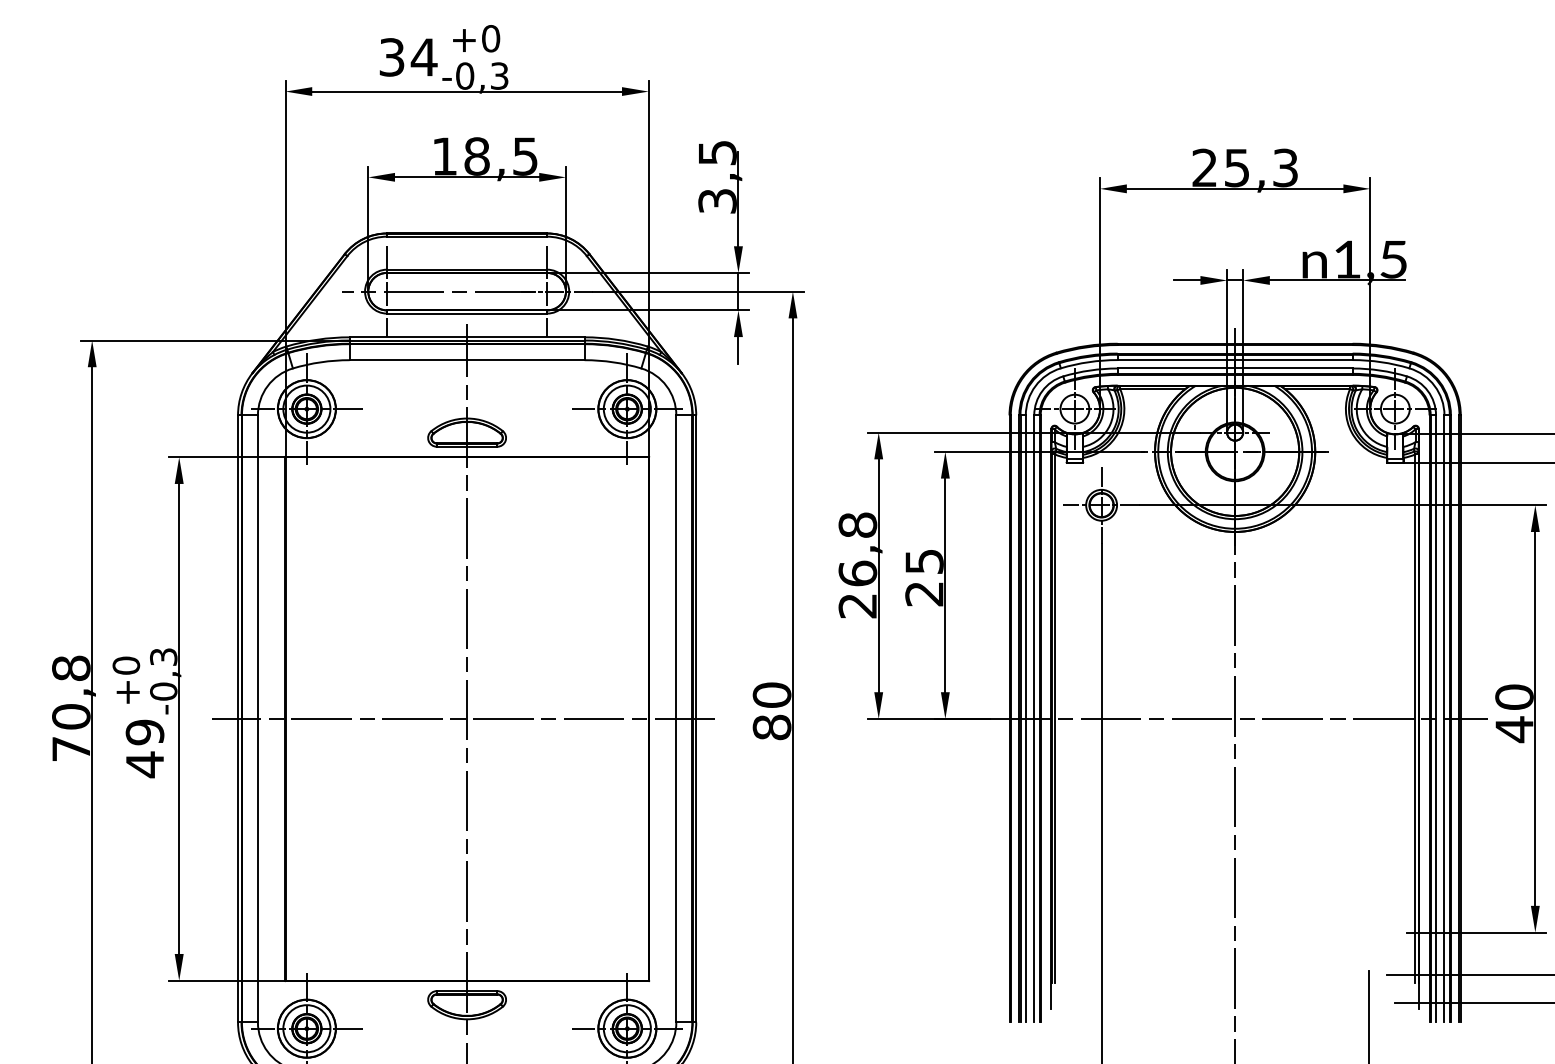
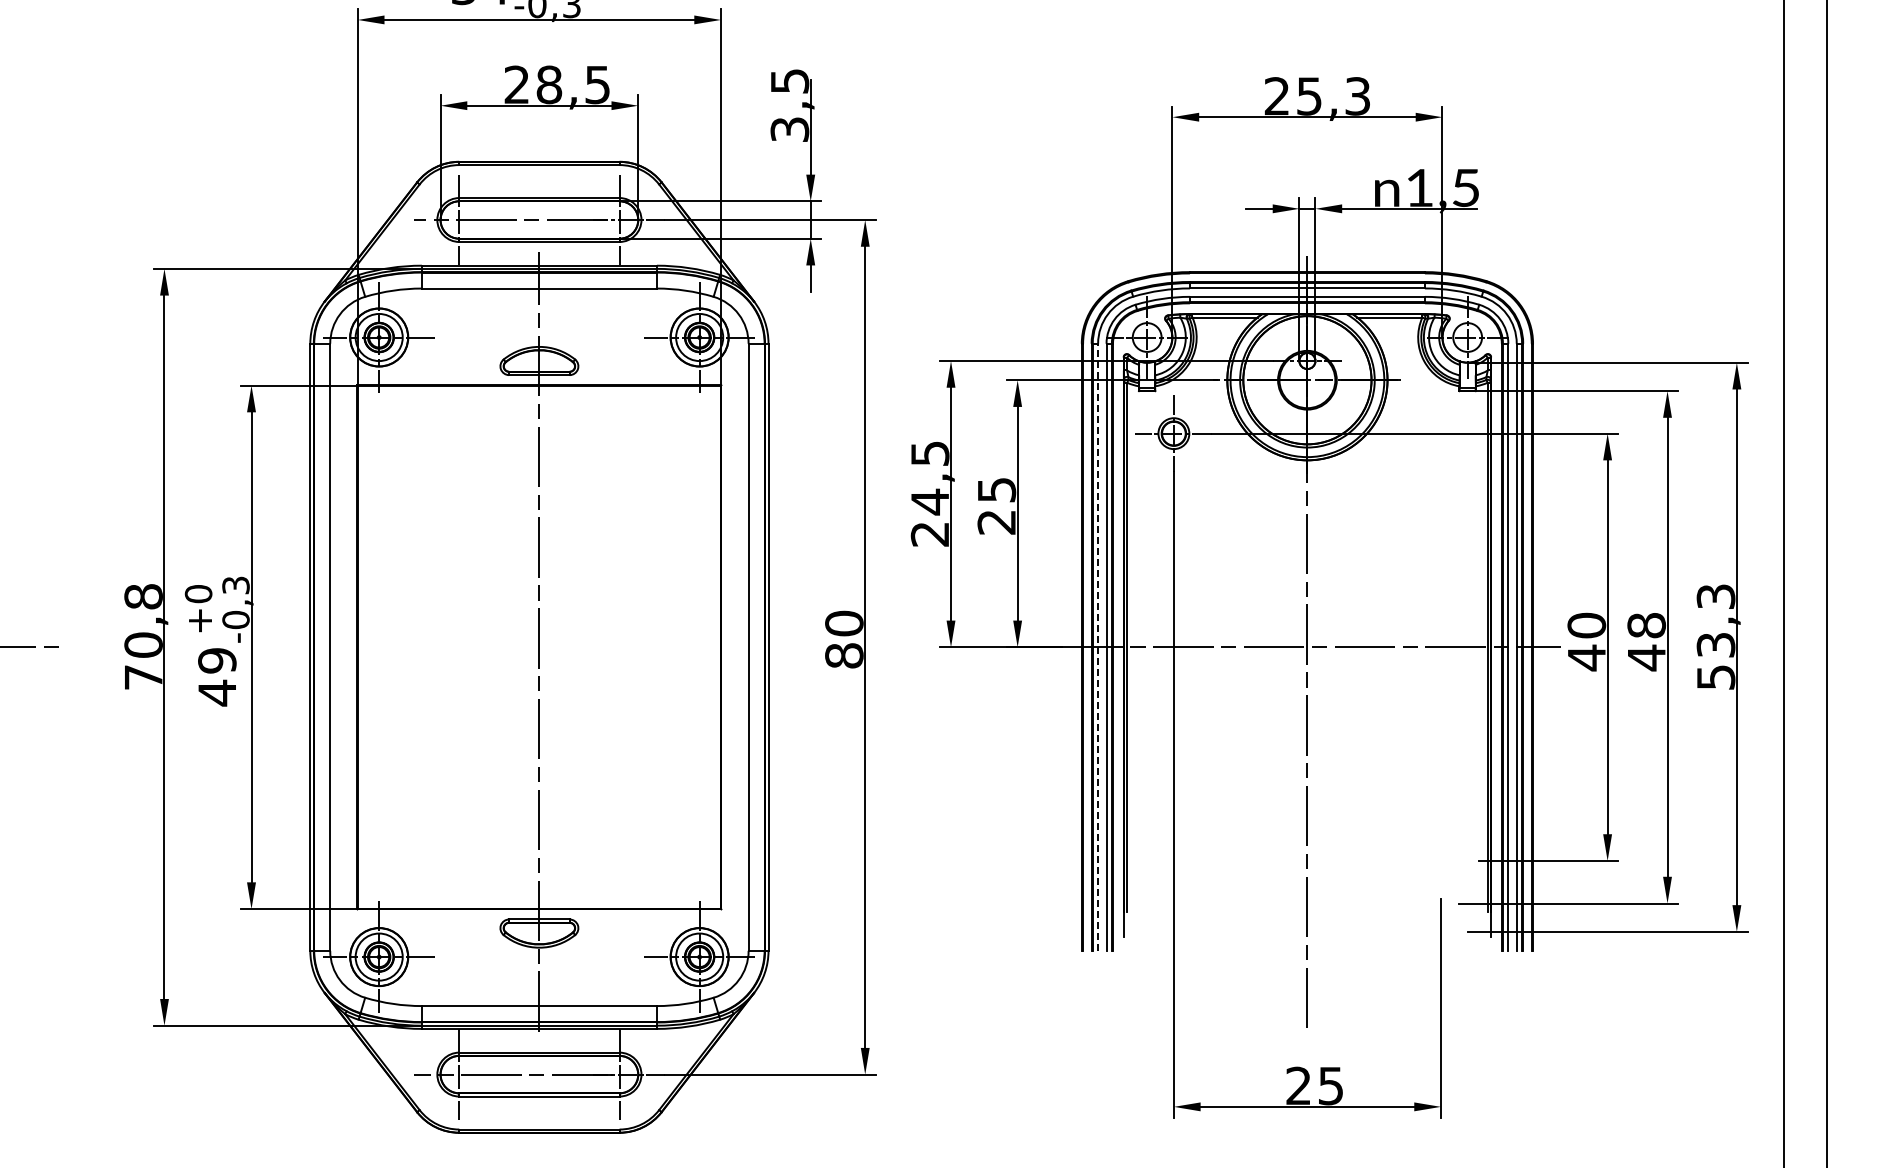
text: (444, 156) -> (516, 84), 18,5 -> 28,5
text: (857, 550) -> (929, 478), 26,8 -> 24,5
line: (463, 719) -> (535, 647), removed
line: (1026, 719) -> (1098, 647), solid -> dashed

